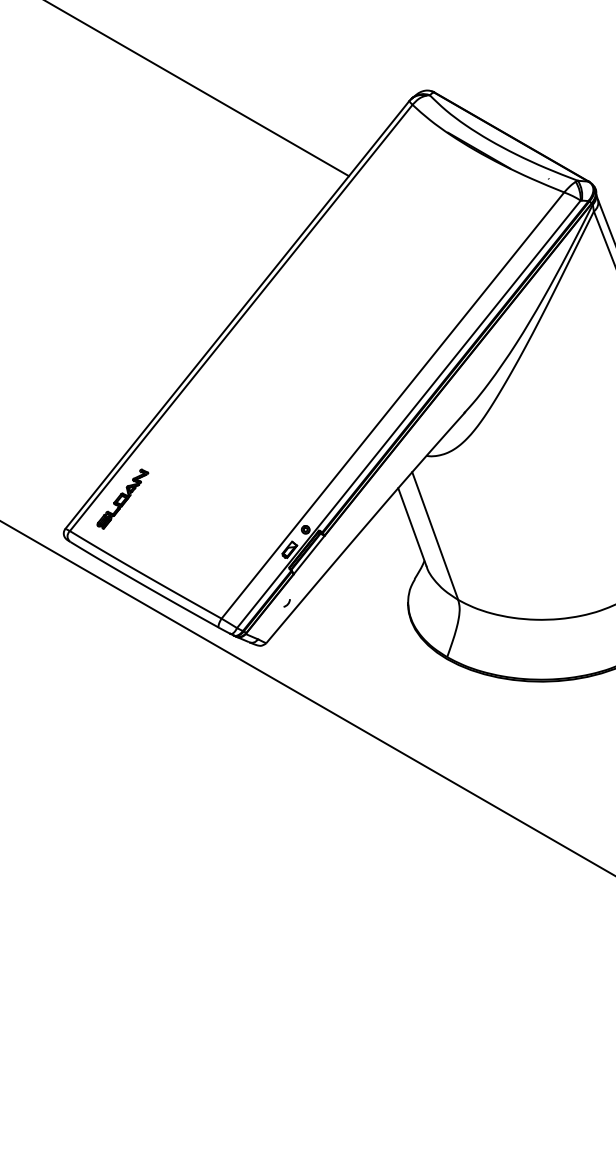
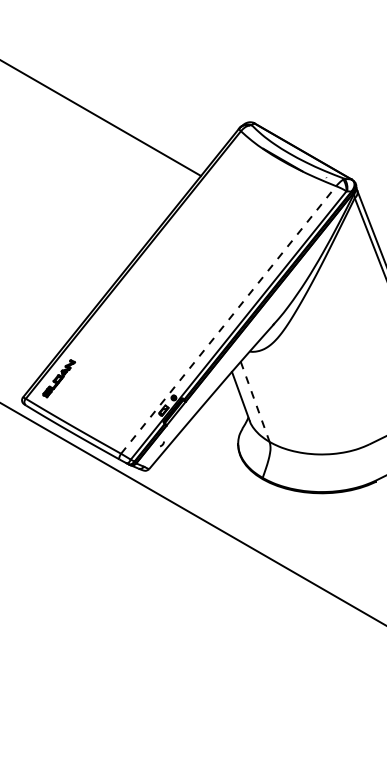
line: (392, 404) -> (228, 319), solid -> dashed
line: (435, 535) -> (255, 401), solid -> dashed

